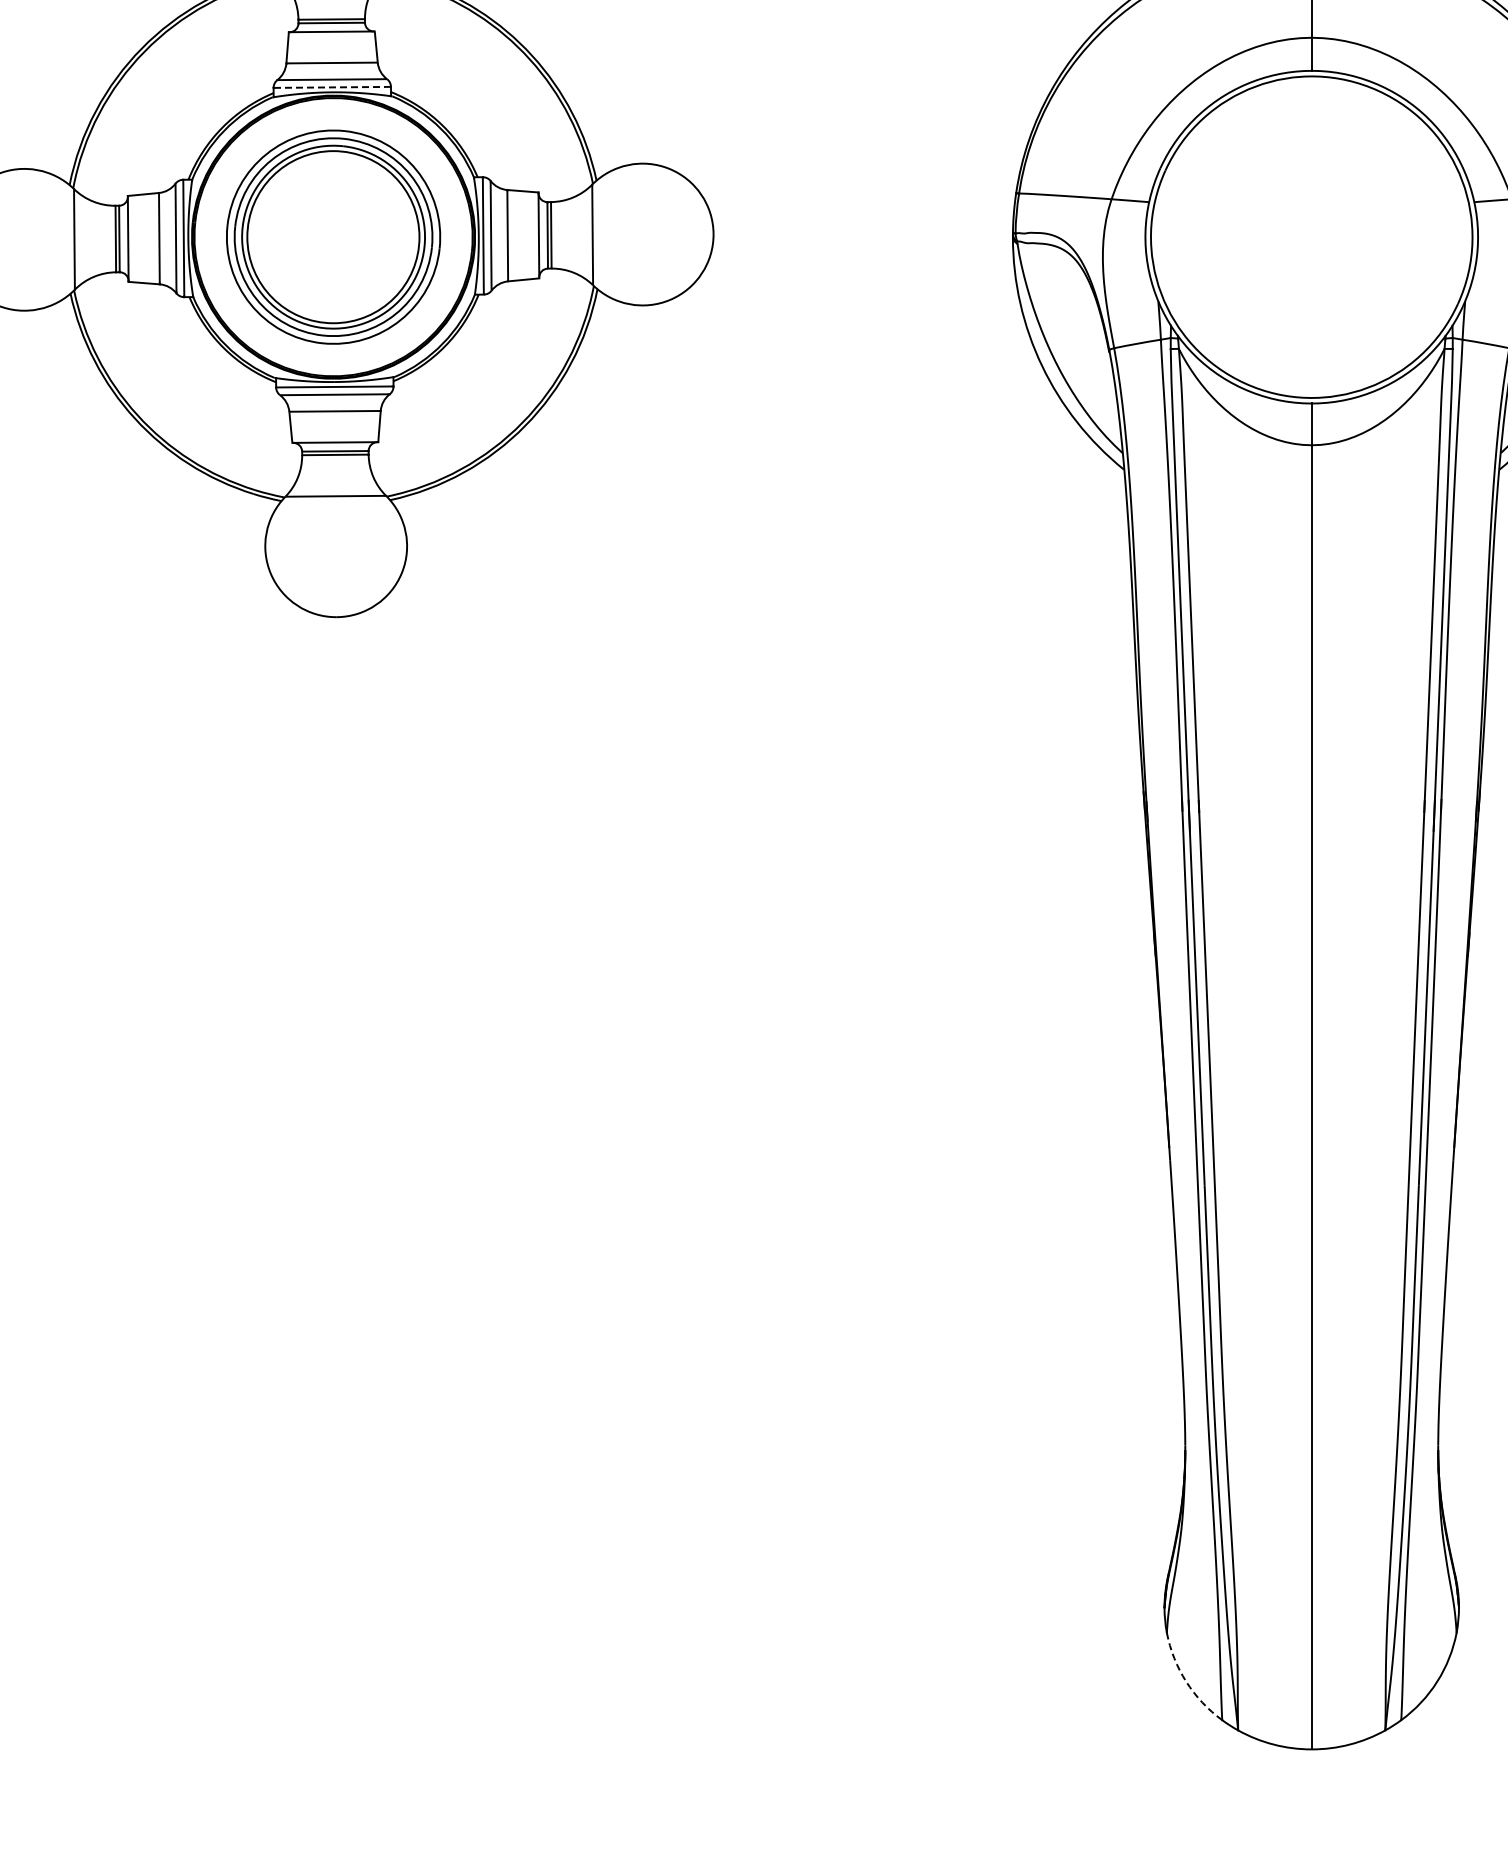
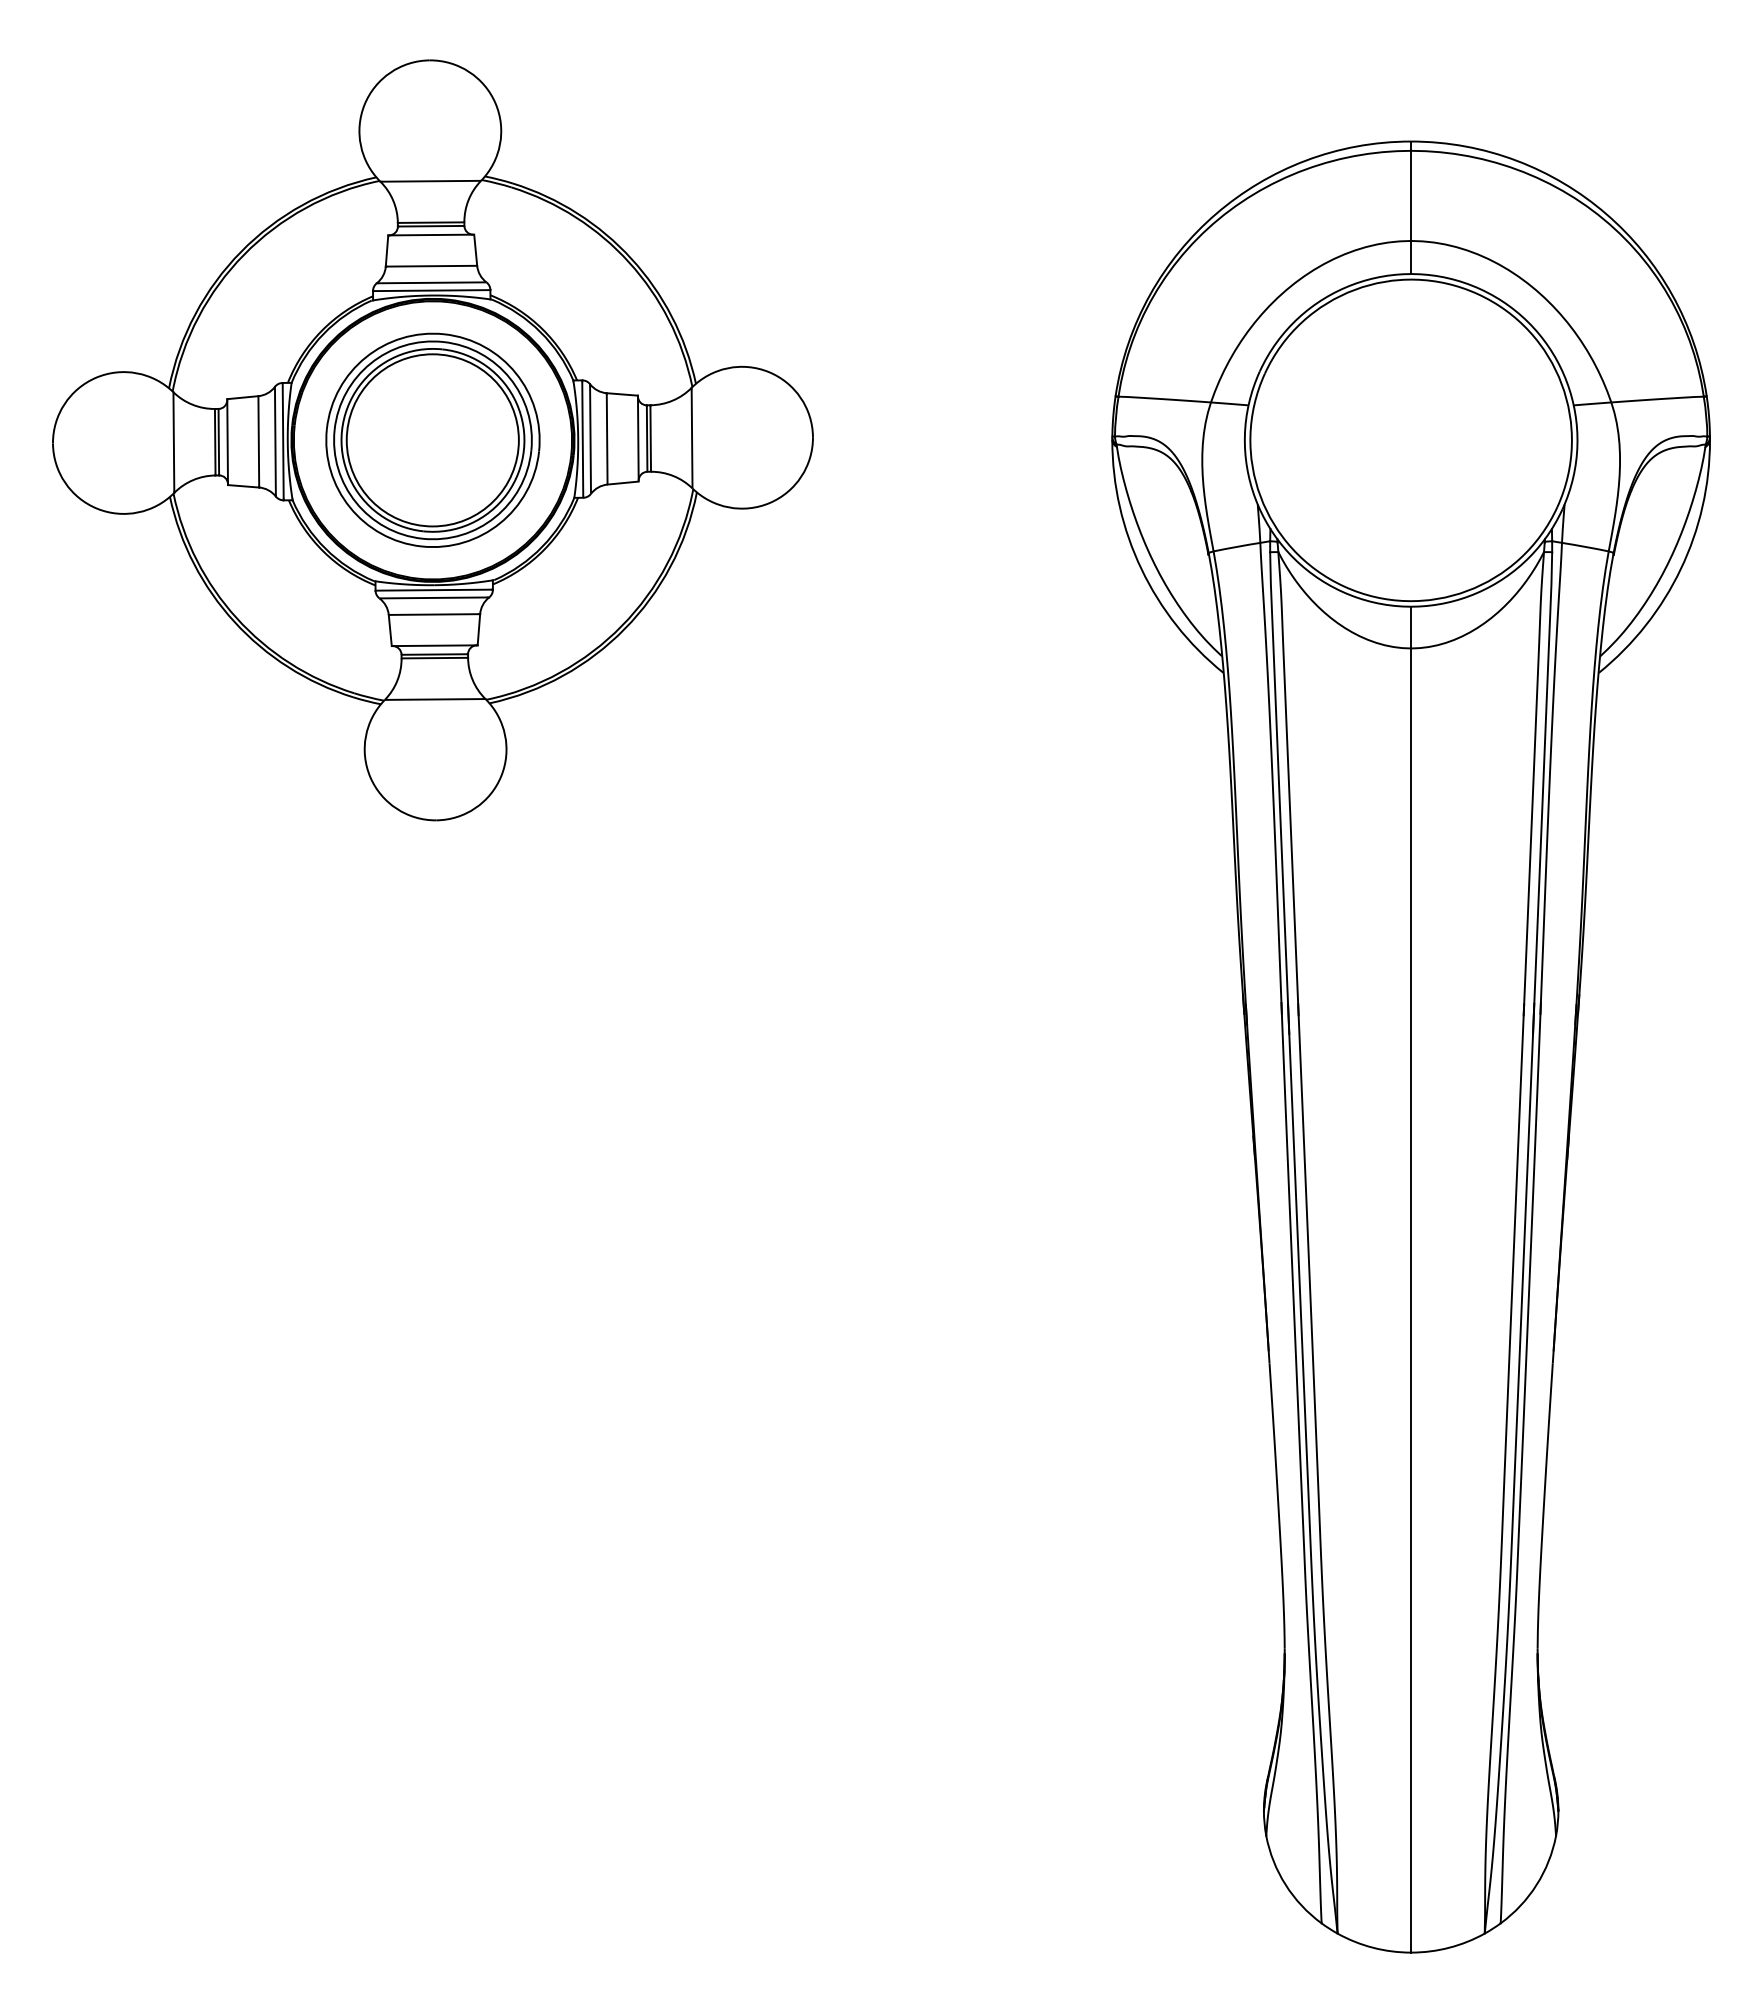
line: (332, 87) -> (431, 290), dashed -> solid
arc: (1186, 1681) -> (1285, 1884), dashed -> solid

